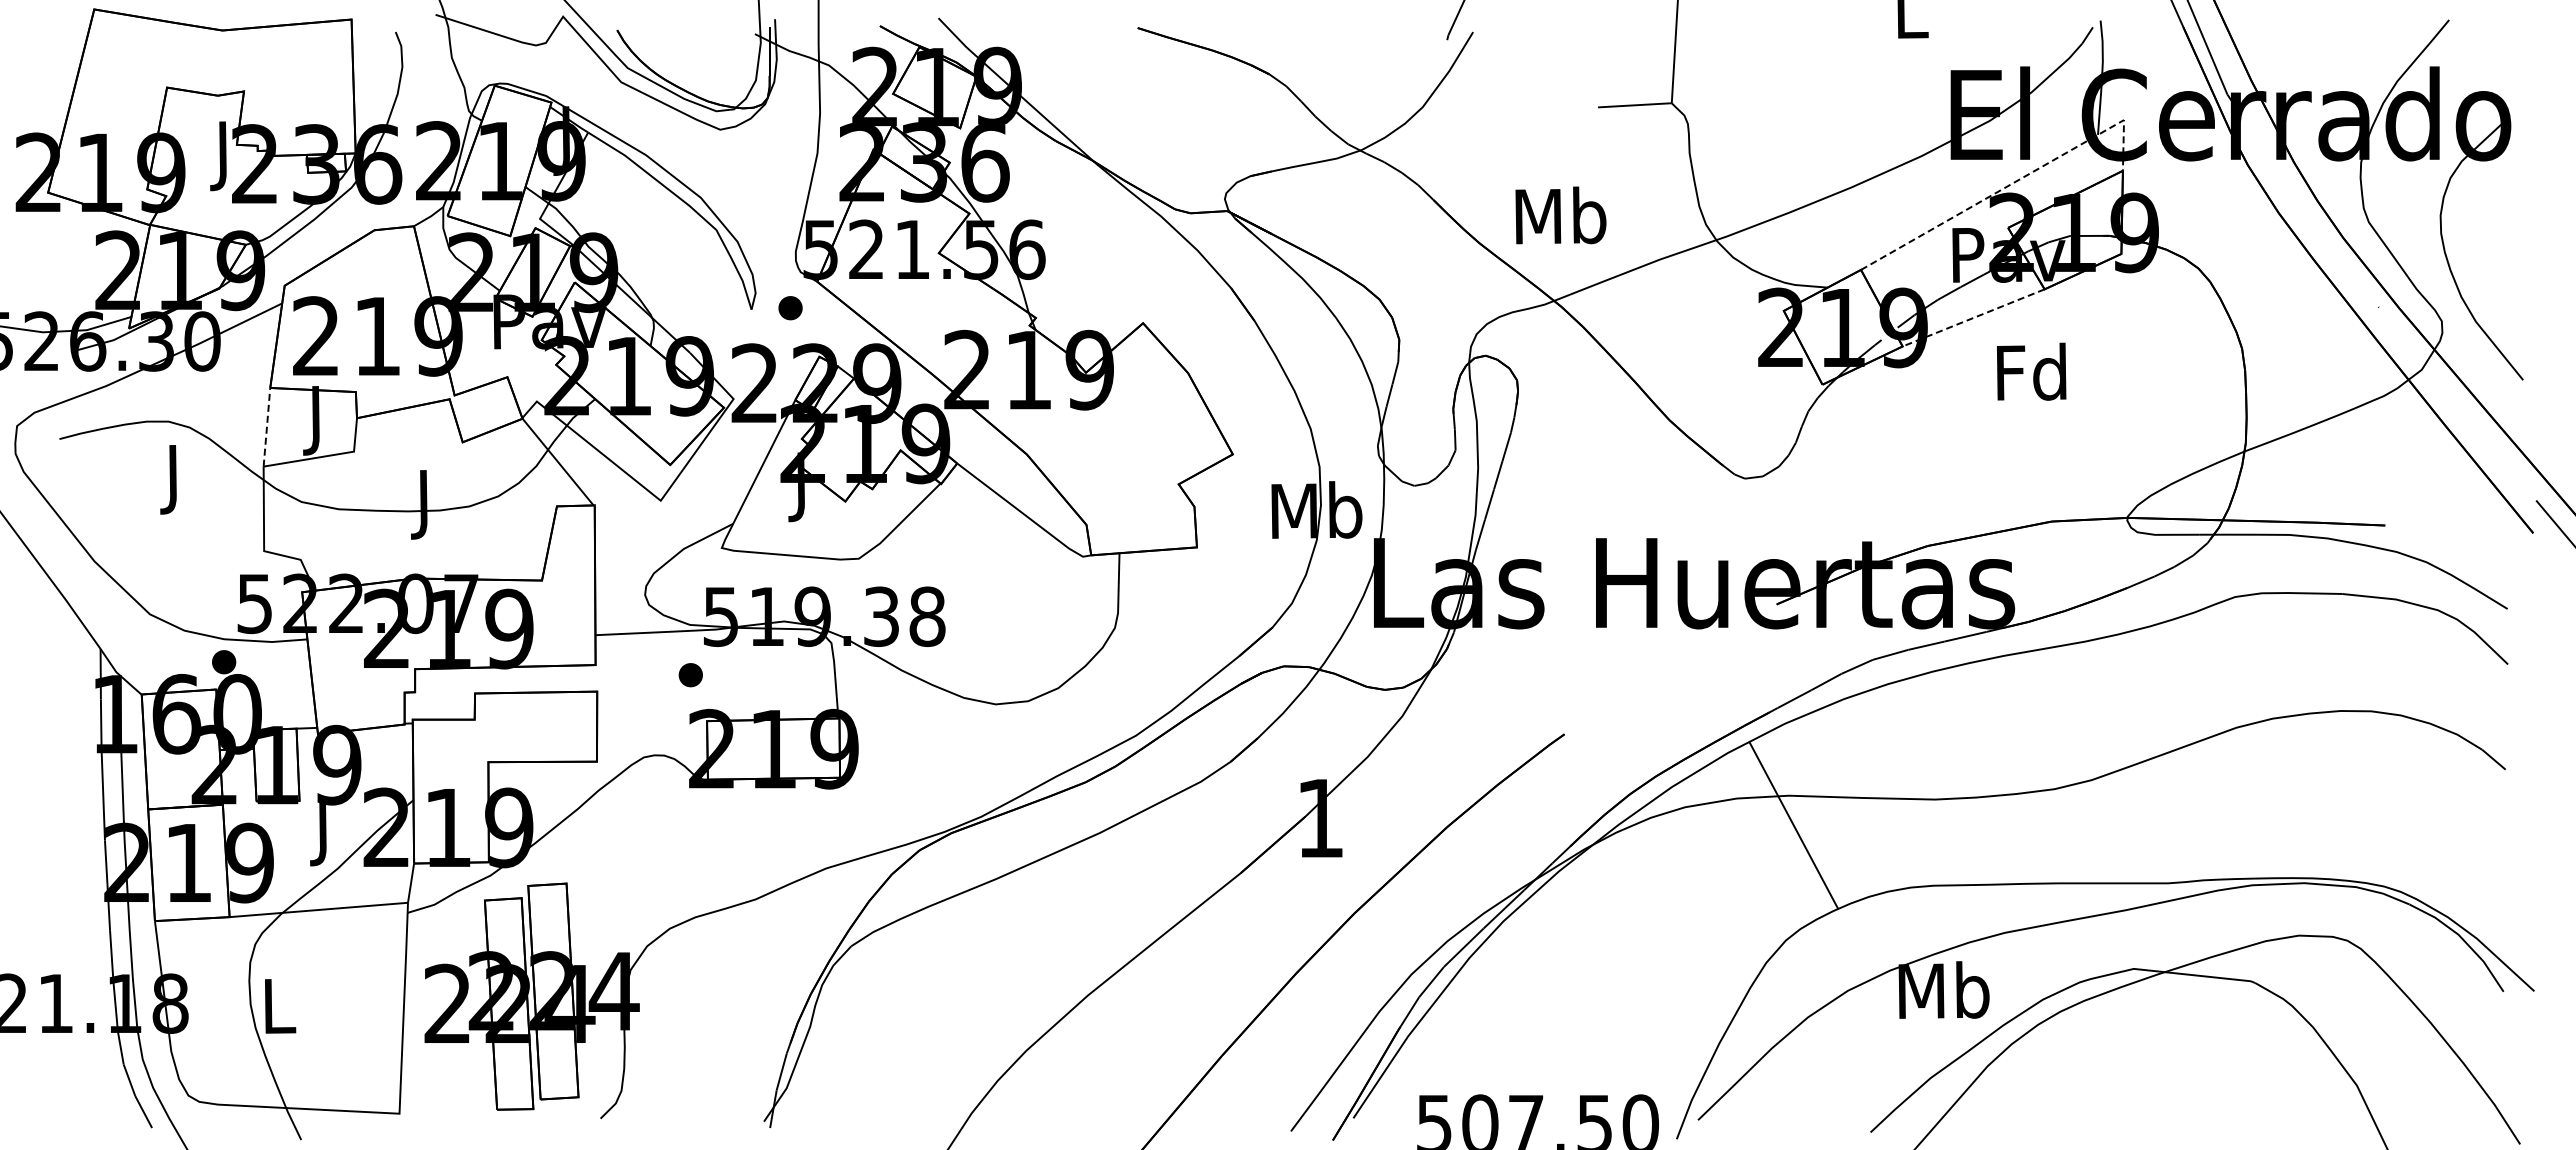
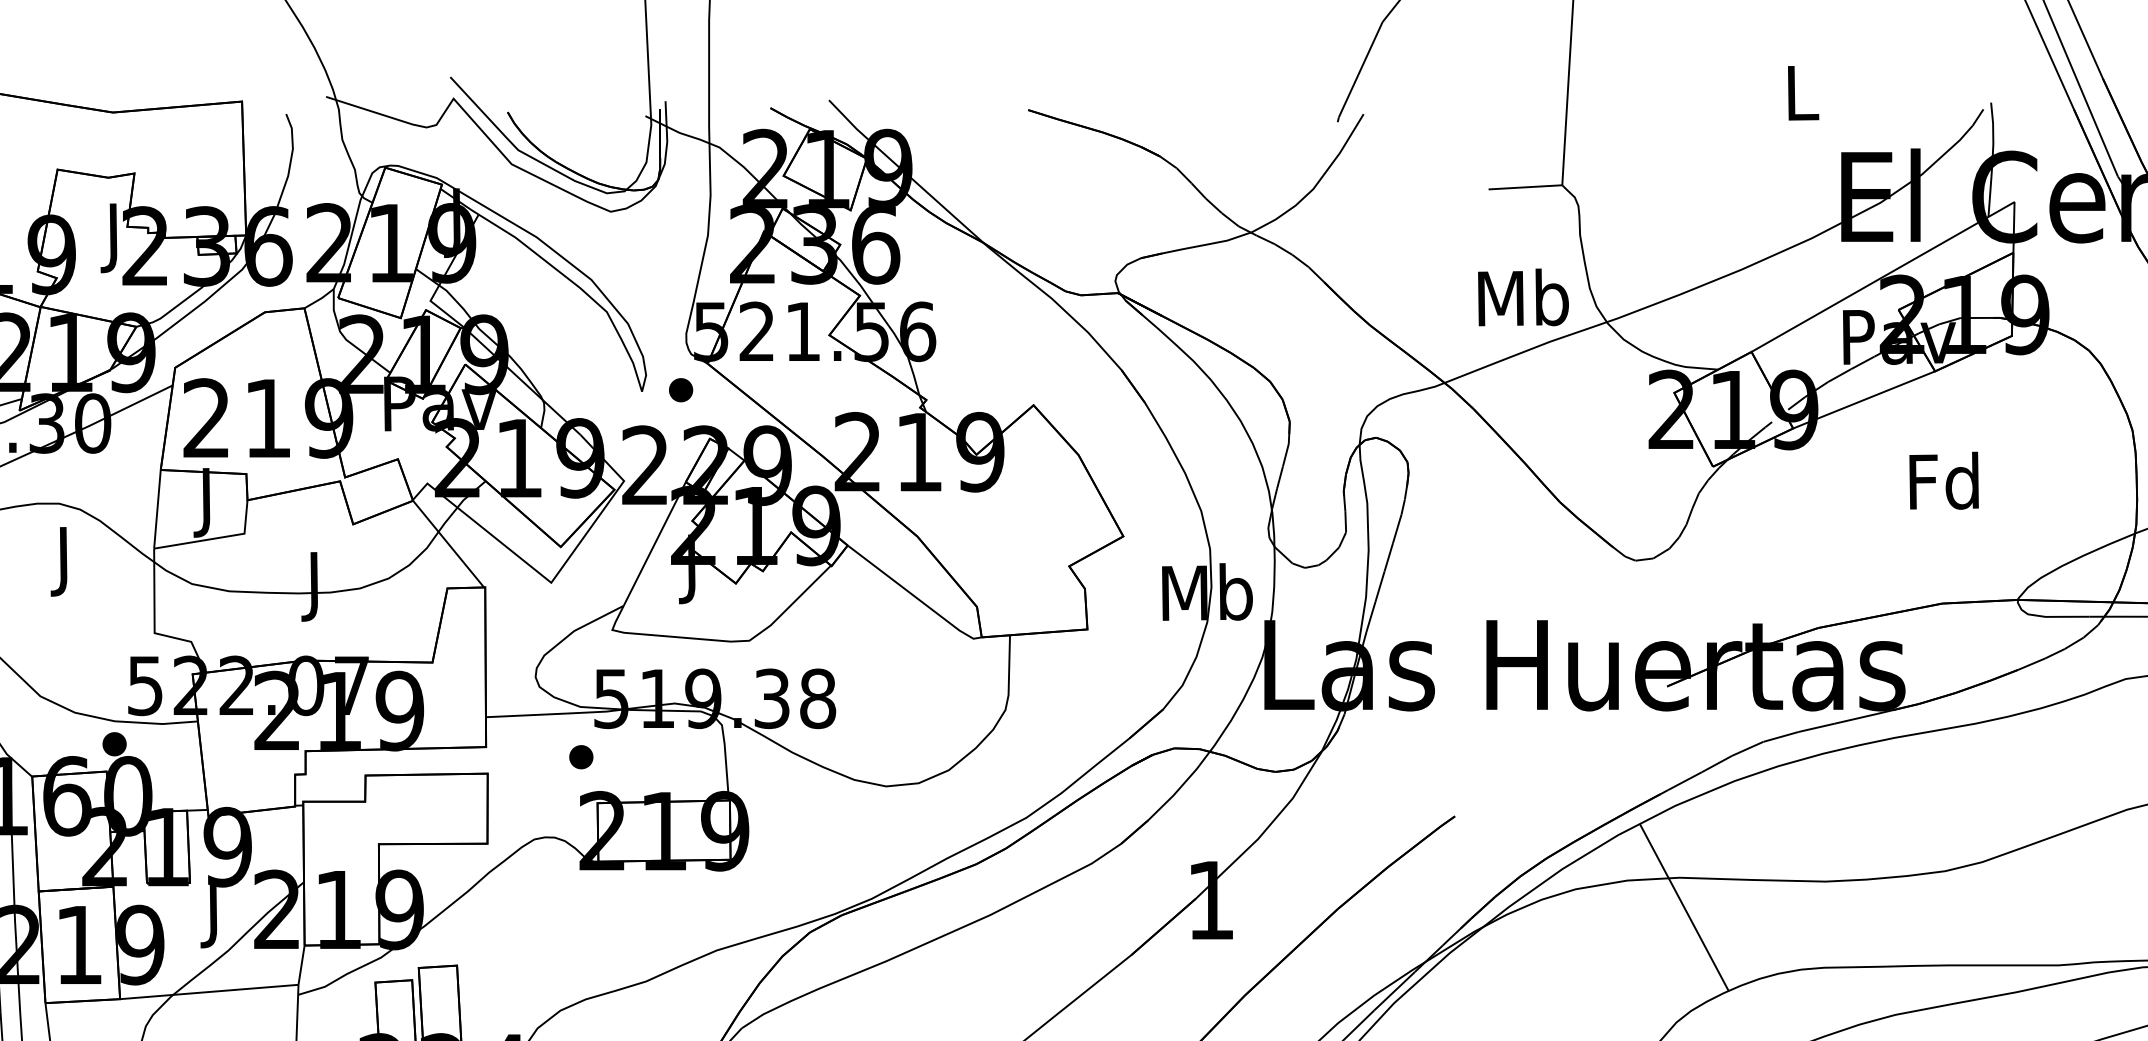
line: (2015, 181) -> (1906, 263), dashed -> solid
text: (1560, 215) -> (1523, 297), moved
line: (1973, 317) -> (1864, 399), dashed -> solid
text: (2031, 371) -> (1944, 480), moved
line: (267, 426) -> (158, 508), dashed -> solid

